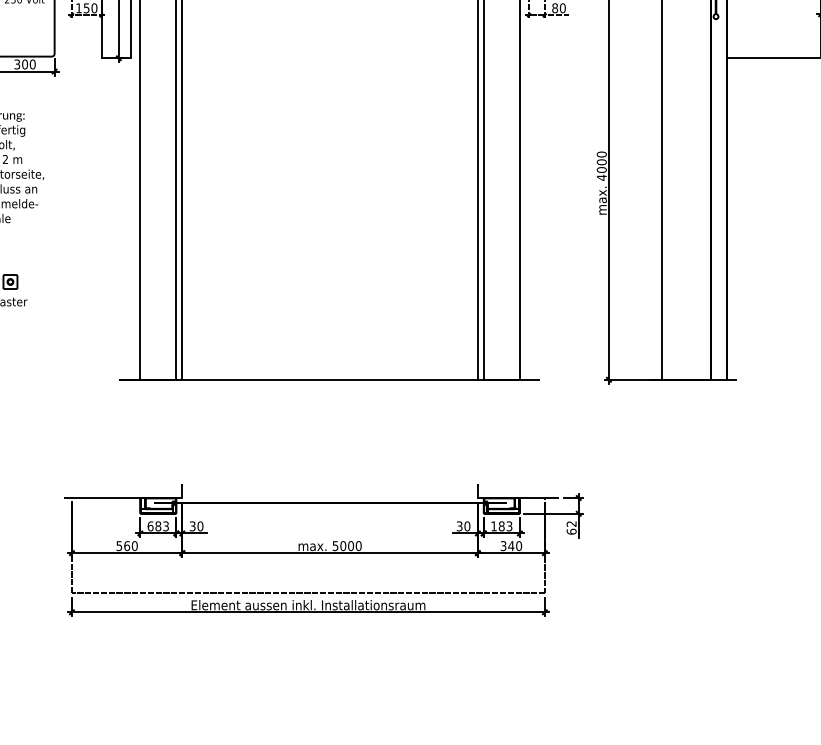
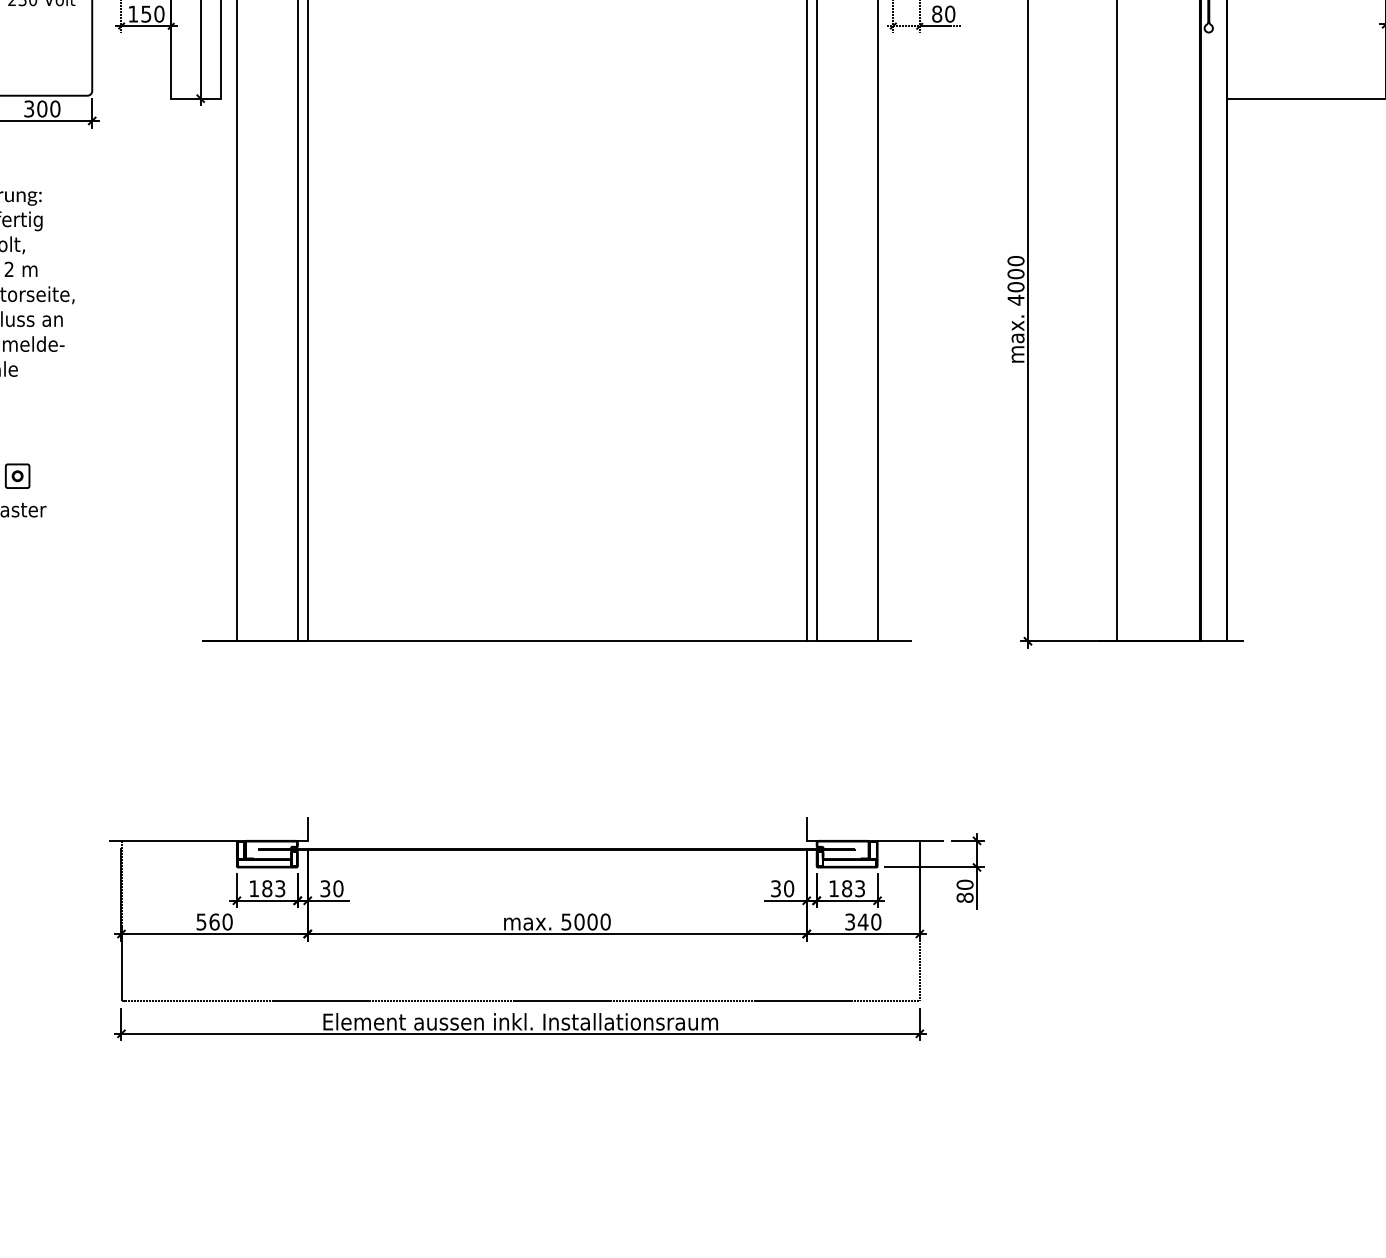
text: (150, 526) -> (254, 888), 683 -> 183
text: (571, 527) -> (964, 890), 62 -> 80

